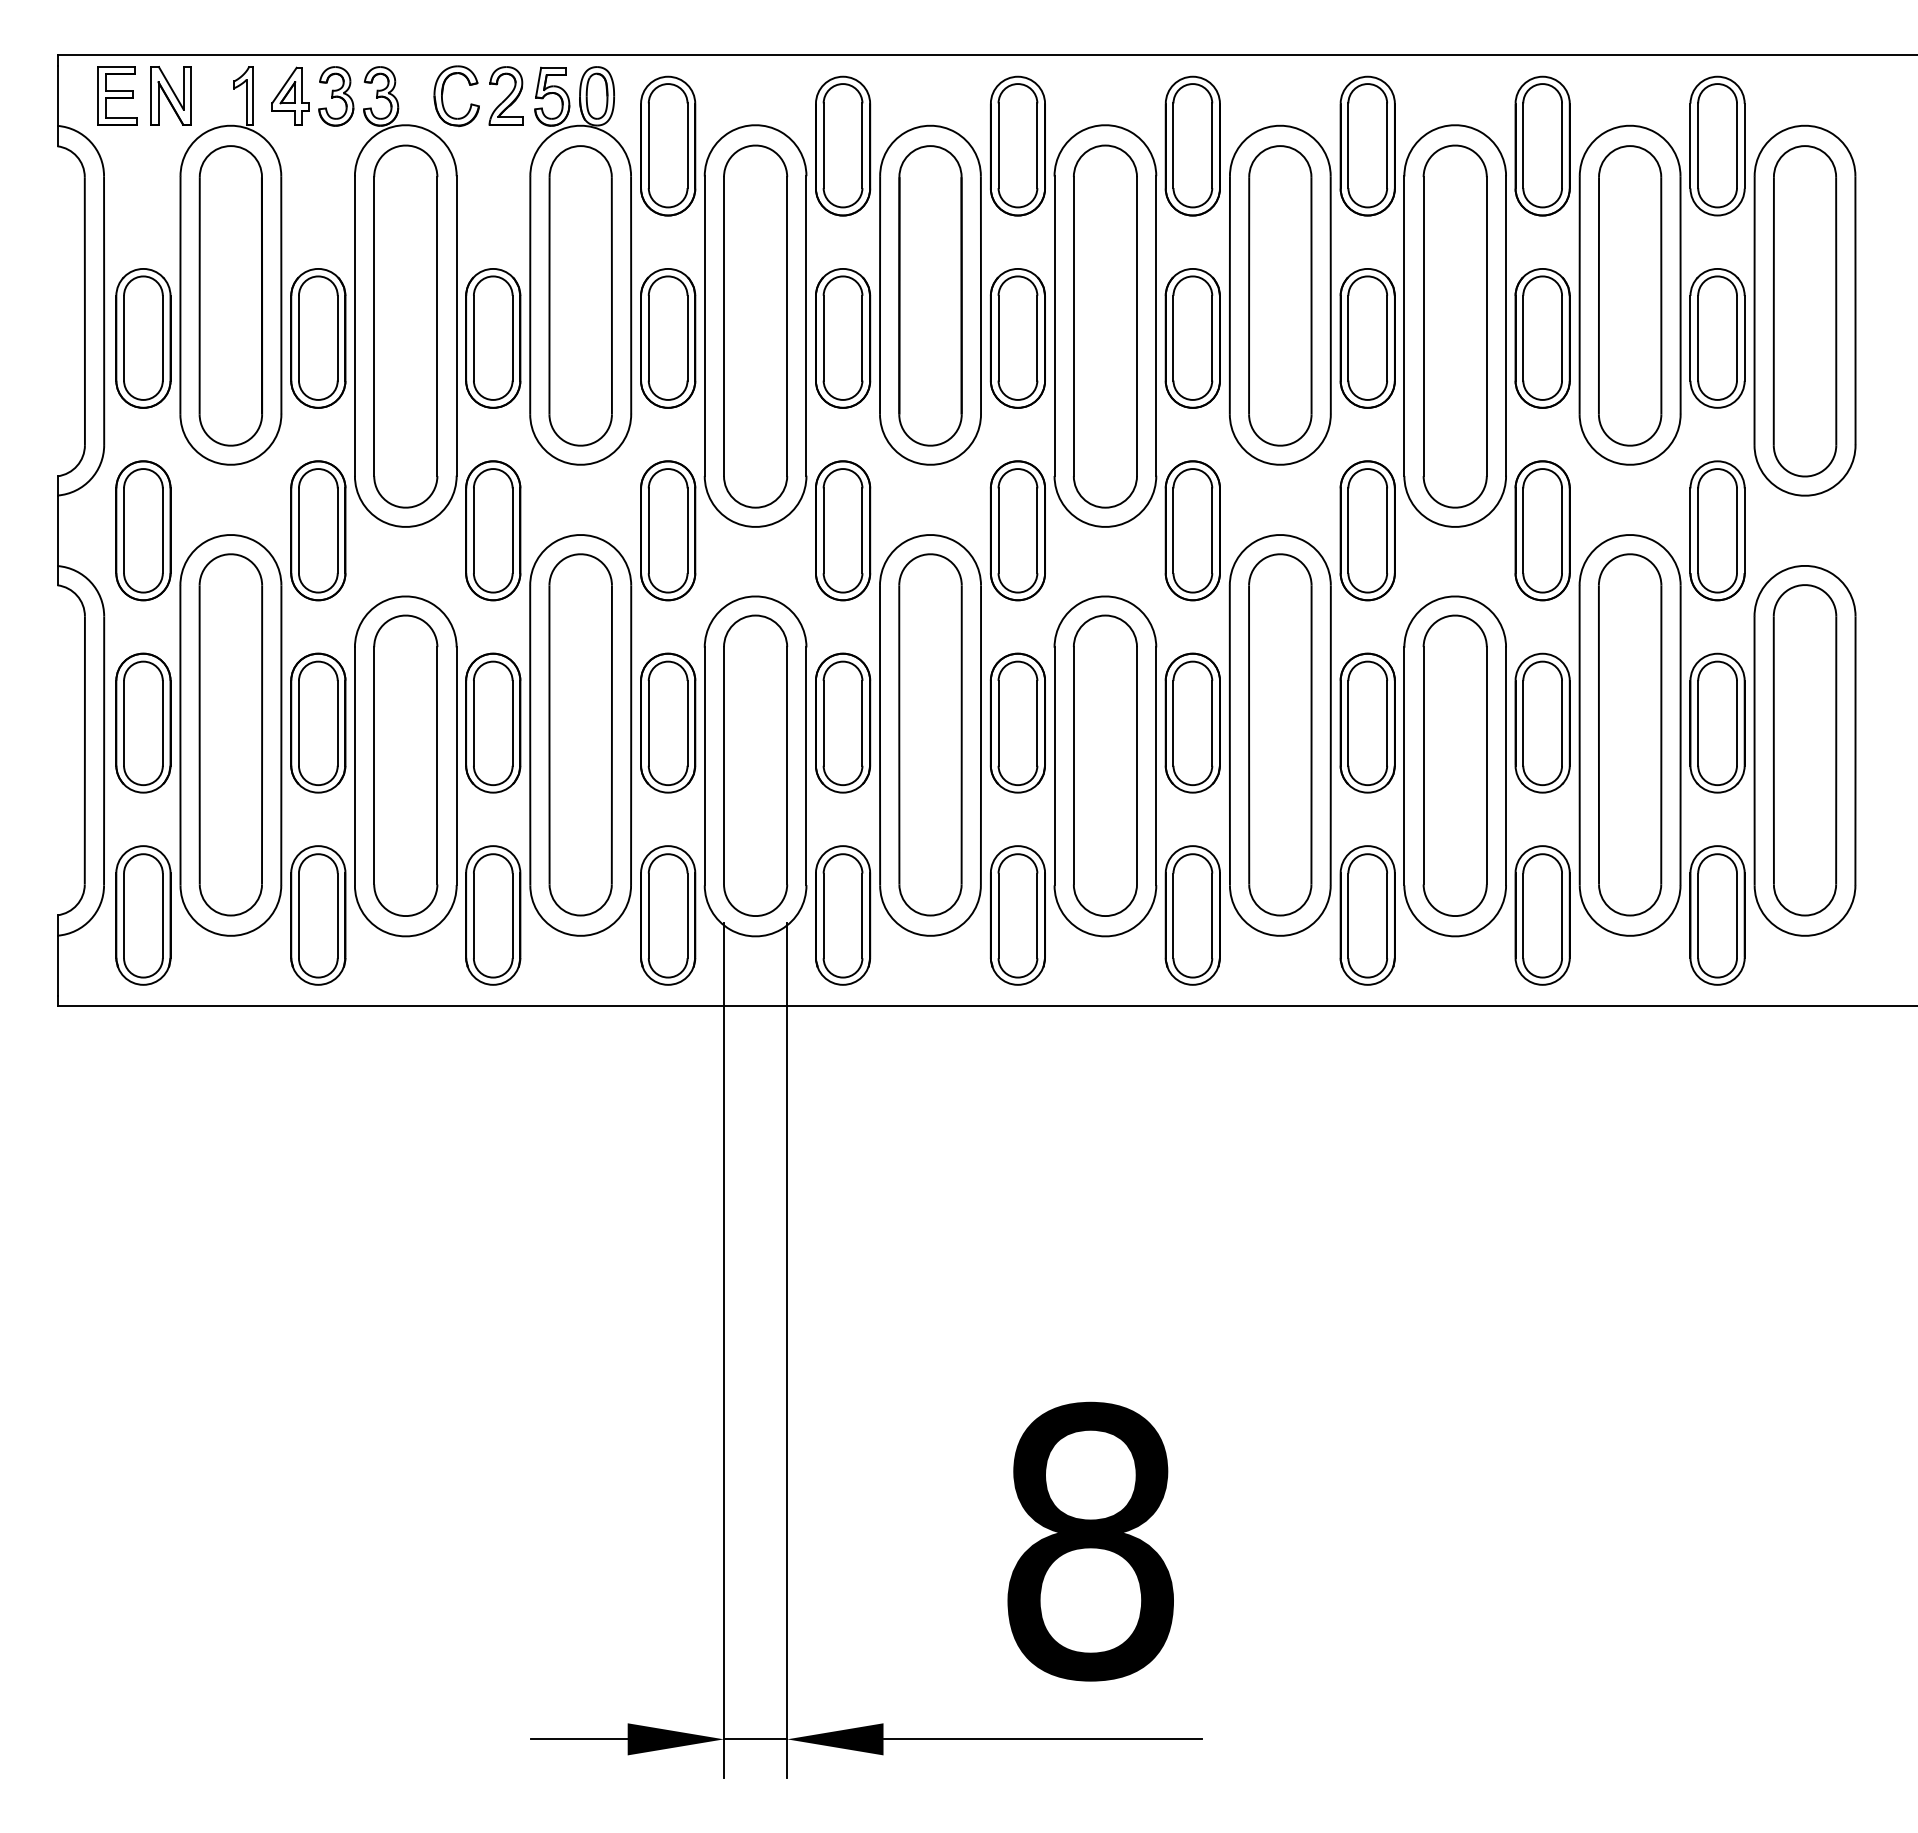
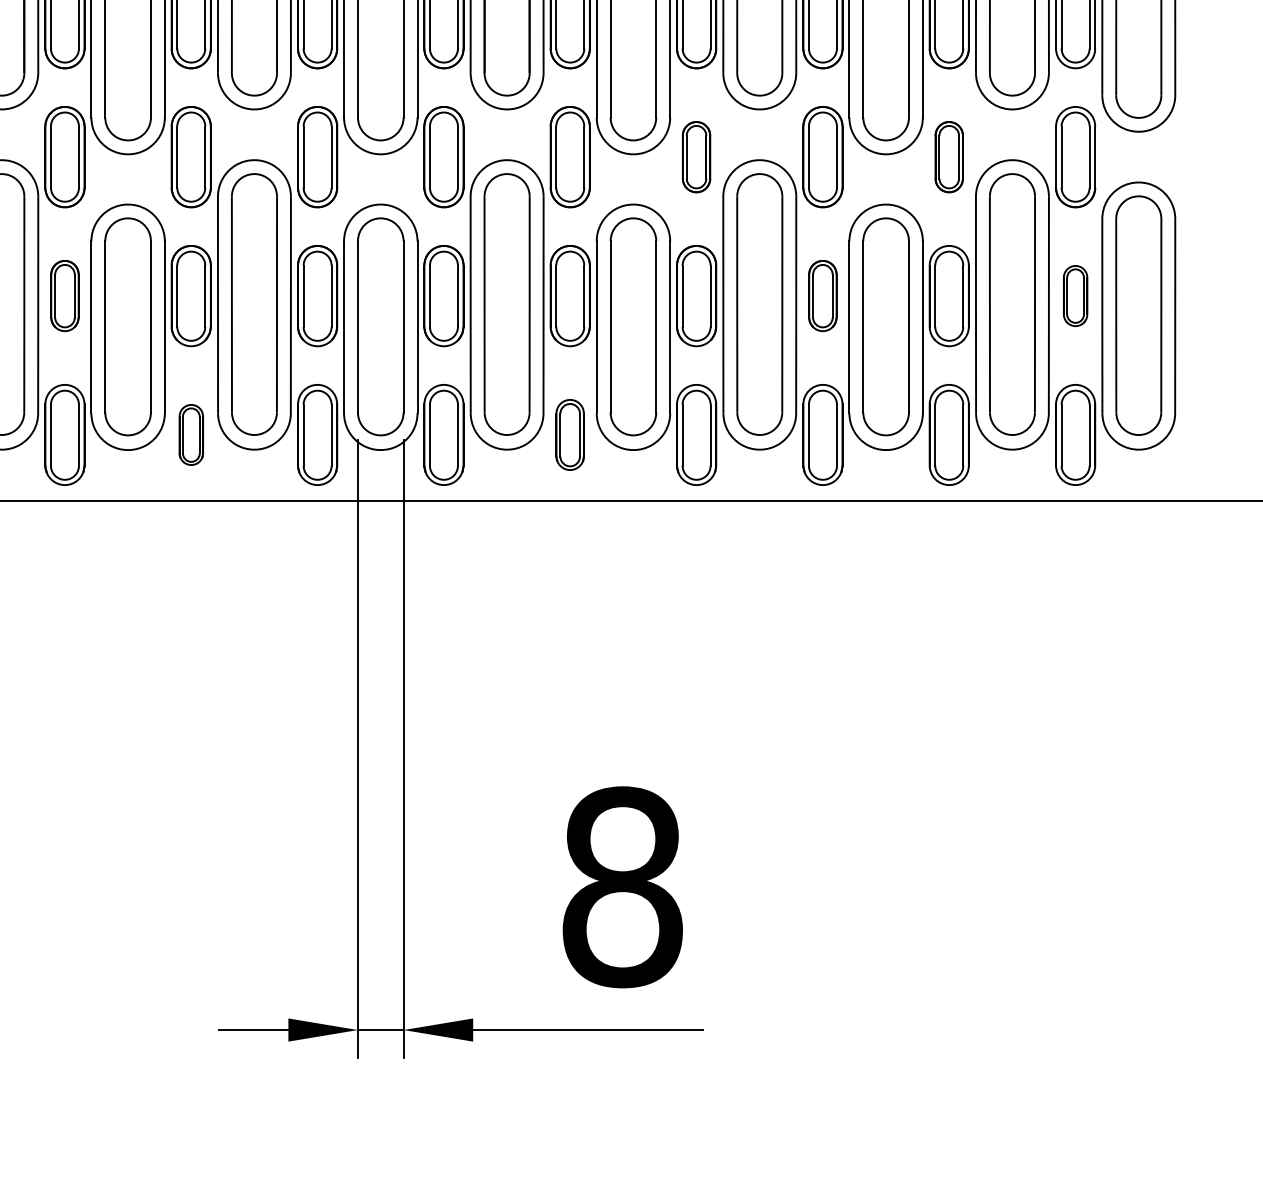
part: (1192, 530) -> (696, 156), size x0.7
part: (1542, 530) -> (949, 156), size x0.7
part: (318, 722) -> (65, 295), size x0.7
part: (1367, 722) -> (822, 295), size x0.7
part: (1717, 722) -> (1075, 295), size x0.6
part: (493, 915) -> (191, 434), size x0.6
part: (1017, 915) -> (569, 434), size x0.7

